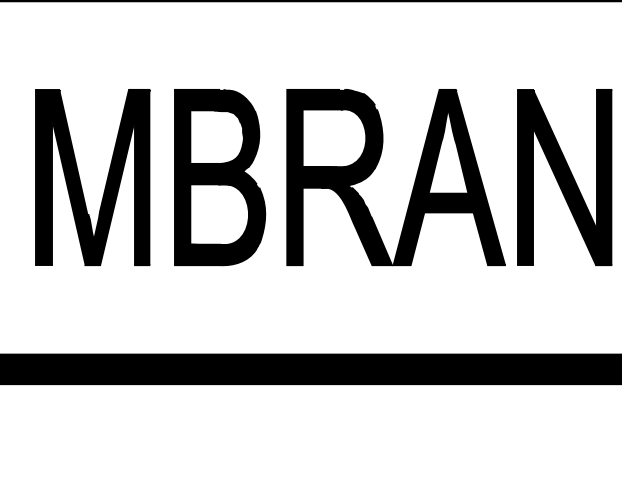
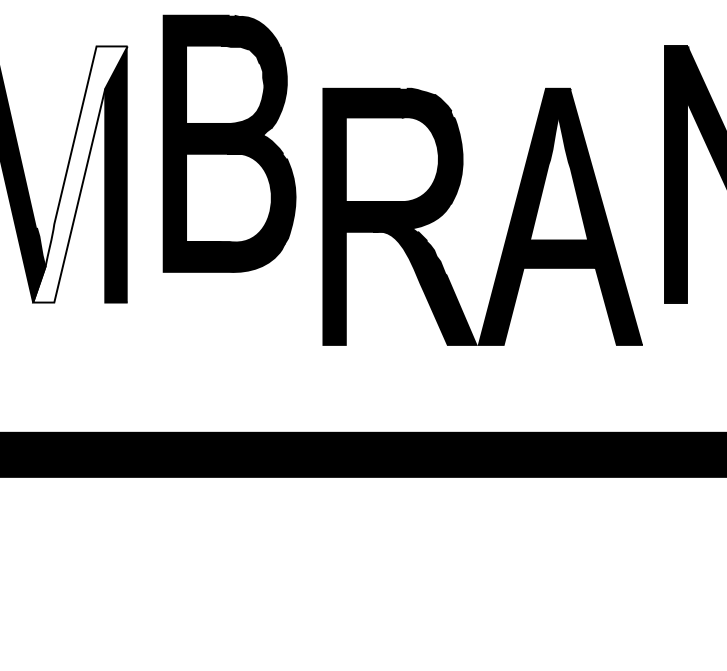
fill: (117, 177) -> (79, 174), removed
part: (220, 177) -> (230, 143), moved
part: (414, 180) -> (509, 221), moved

